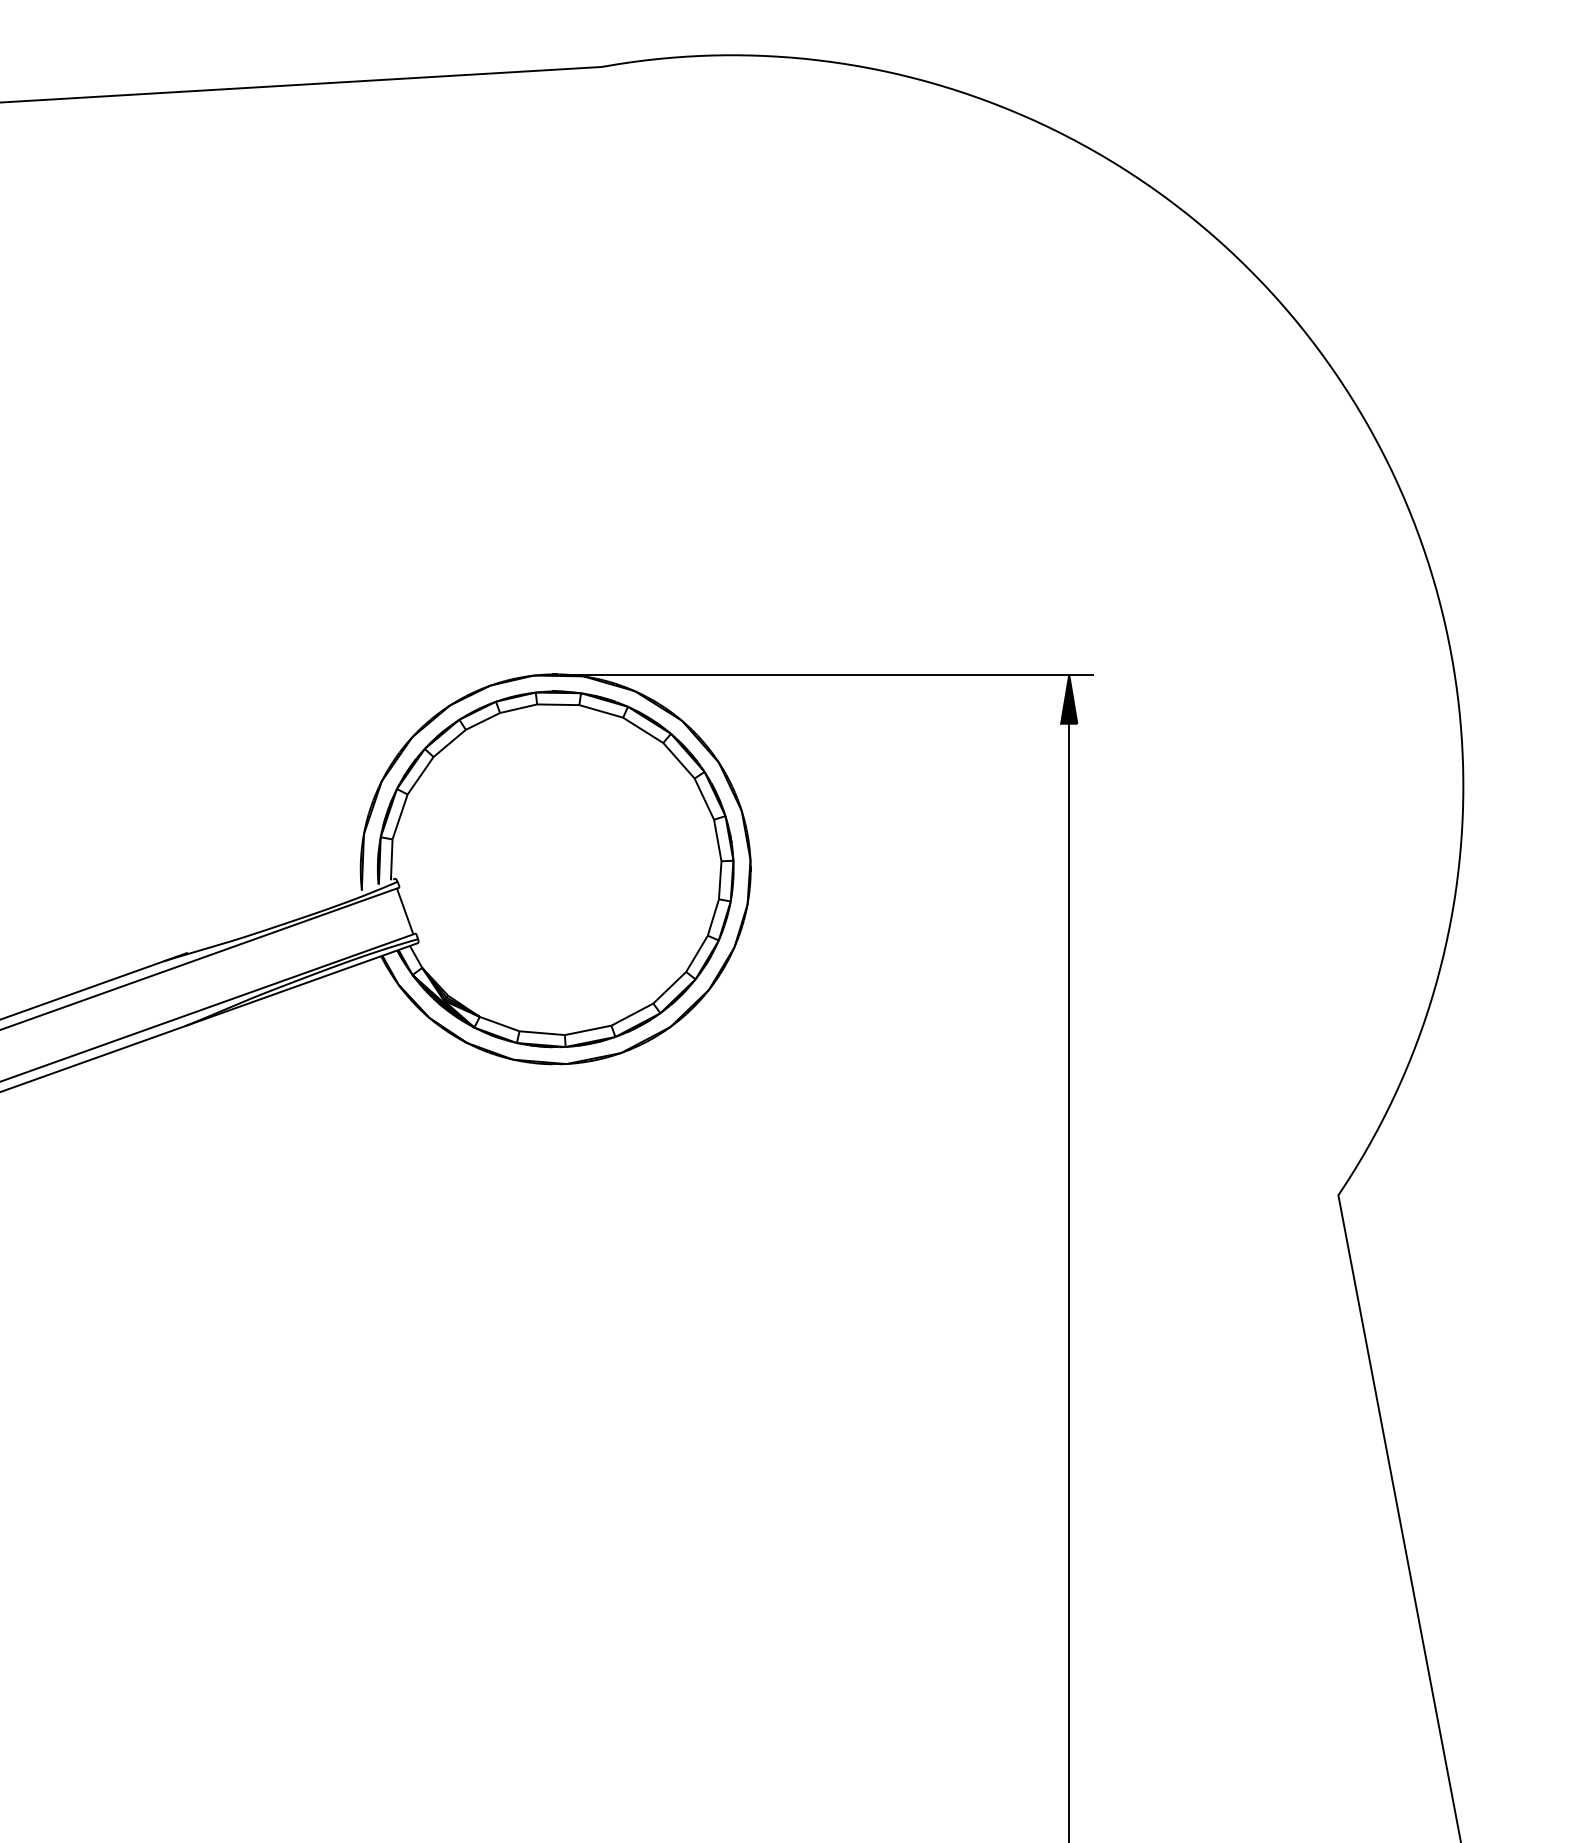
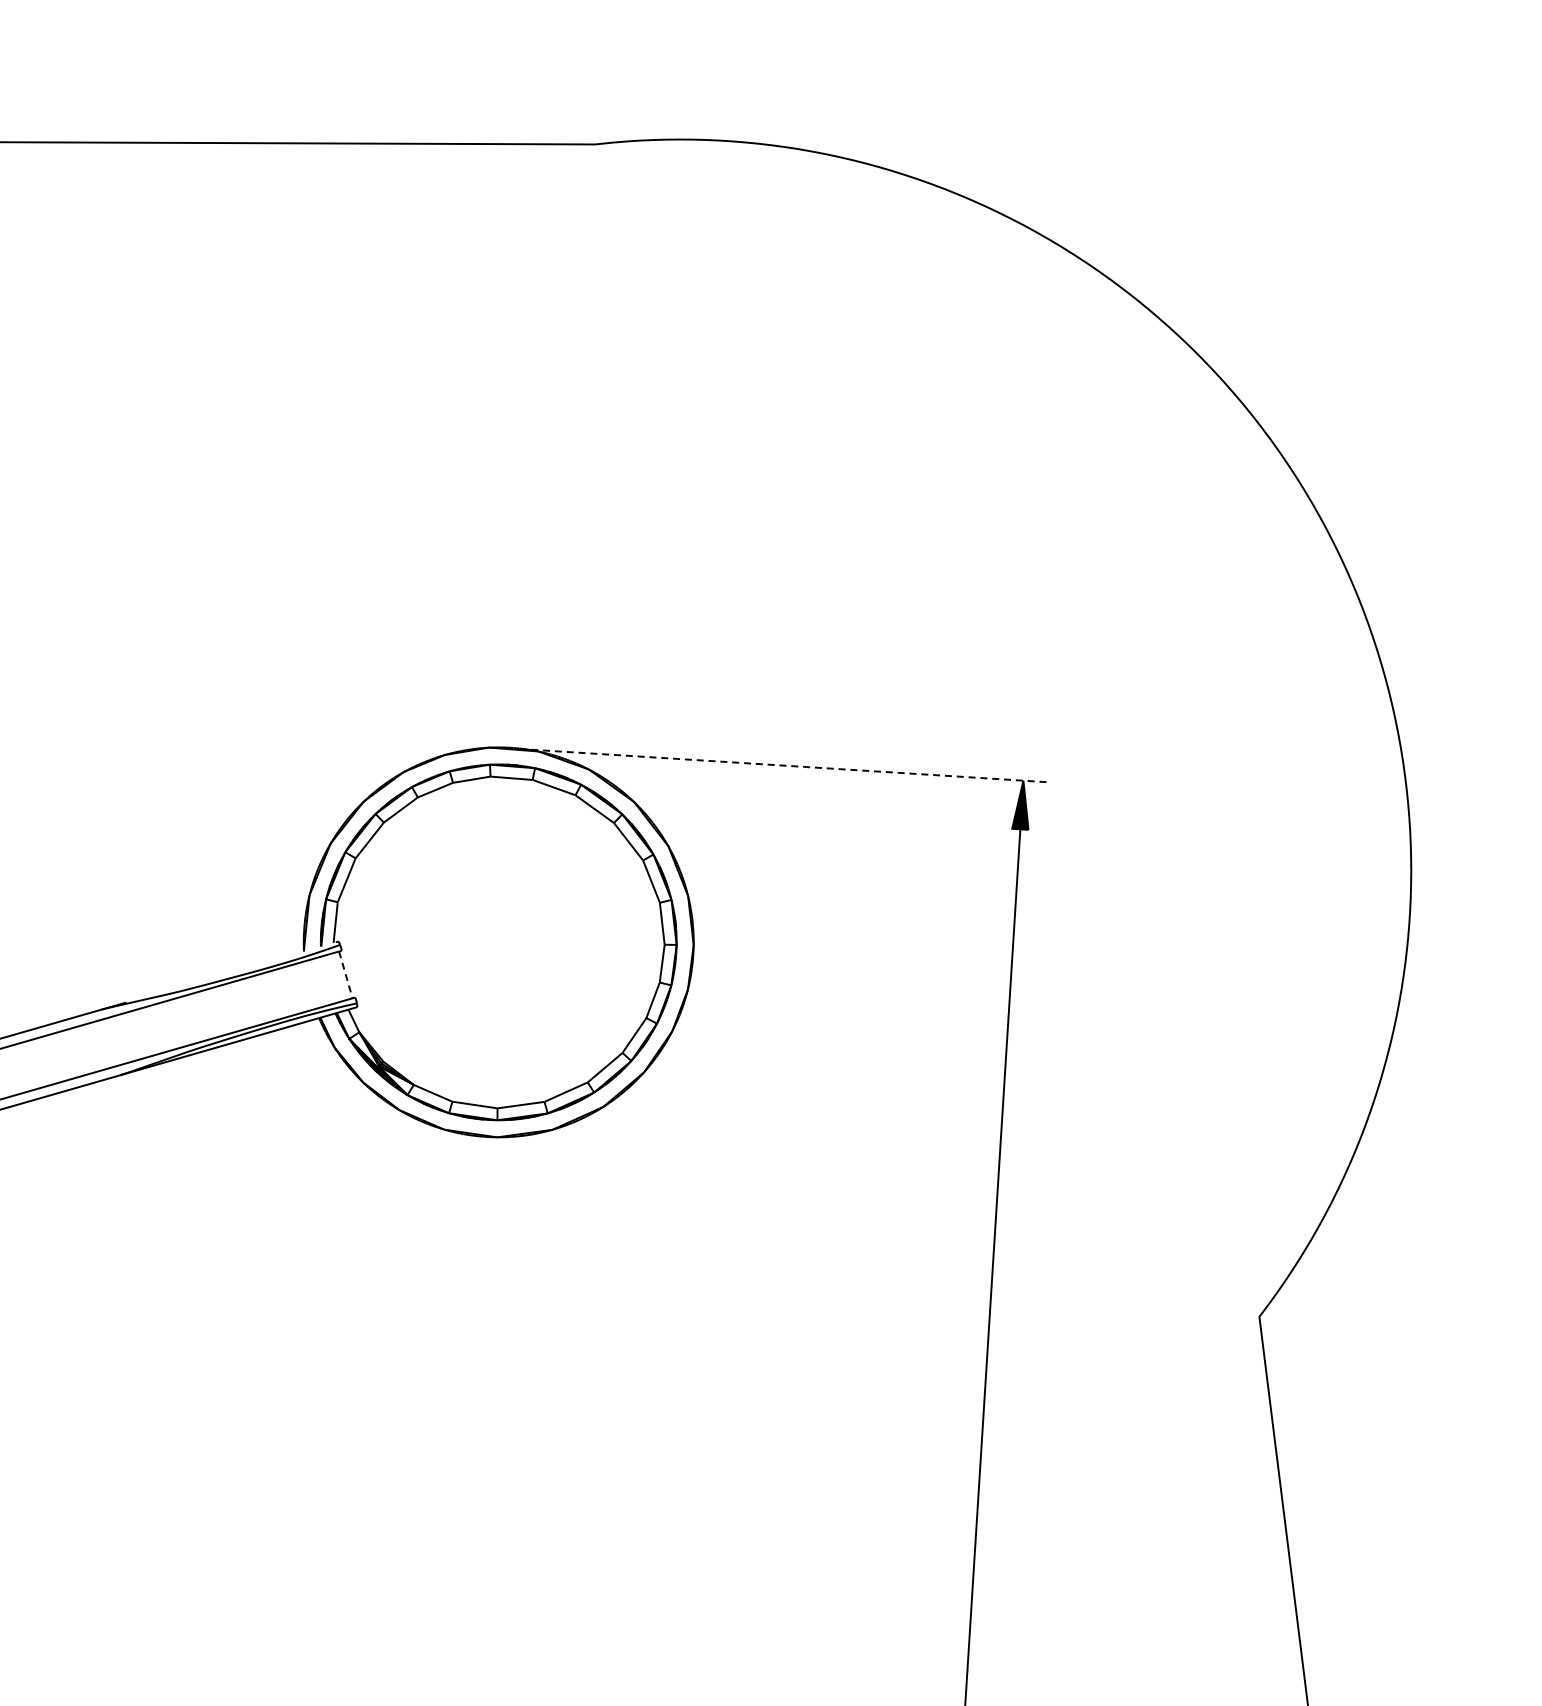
line: (828, 675) -> (783, 766), solid -> dashed
line: (405, 911) -> (346, 975), solid -> dashed

